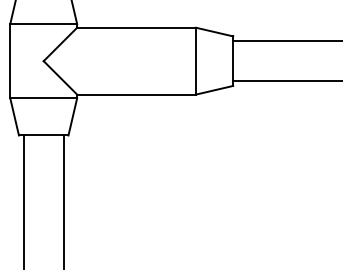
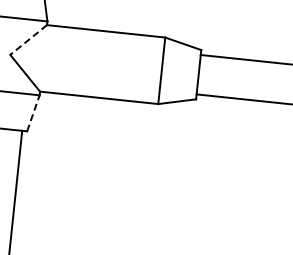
line: (60, 44) -> (28, 40), solid -> dashed
line: (72, 116) -> (33, 112), solid -> dashed

